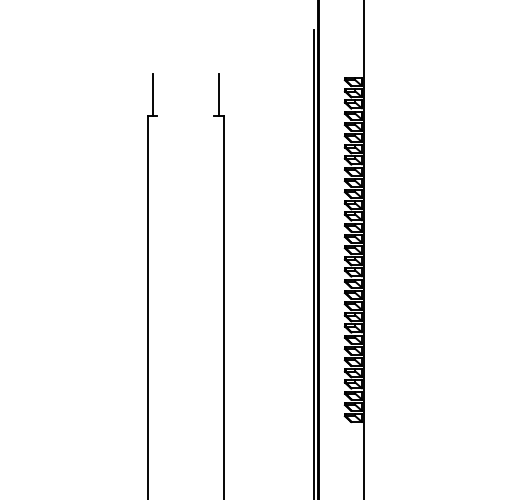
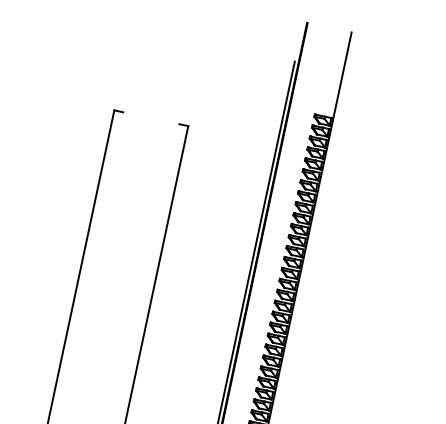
line: (152, 94) -> (123, 90), removed
line: (218, 94) -> (187, 104), removed

